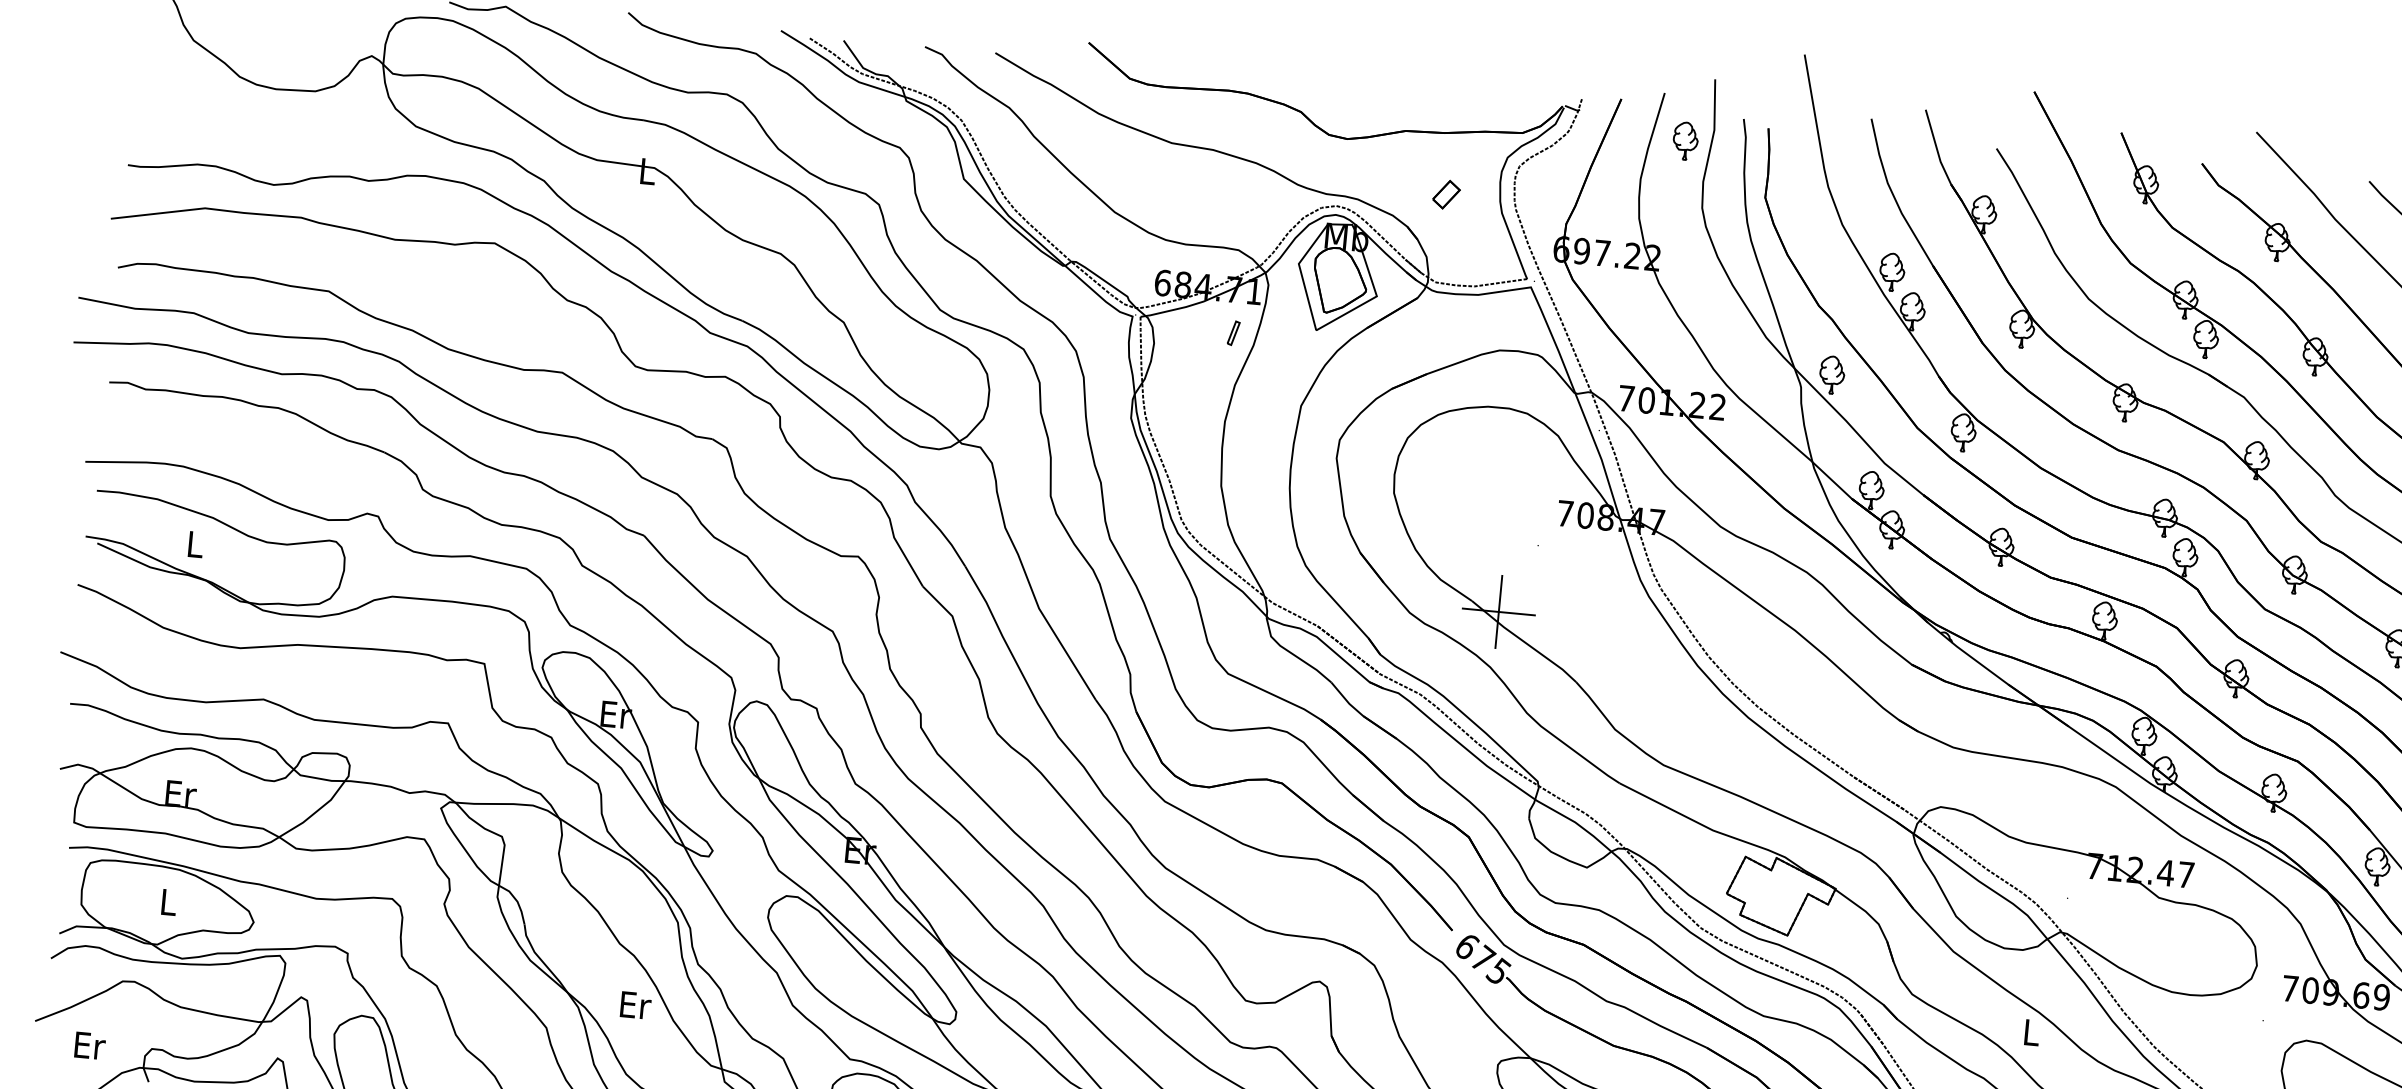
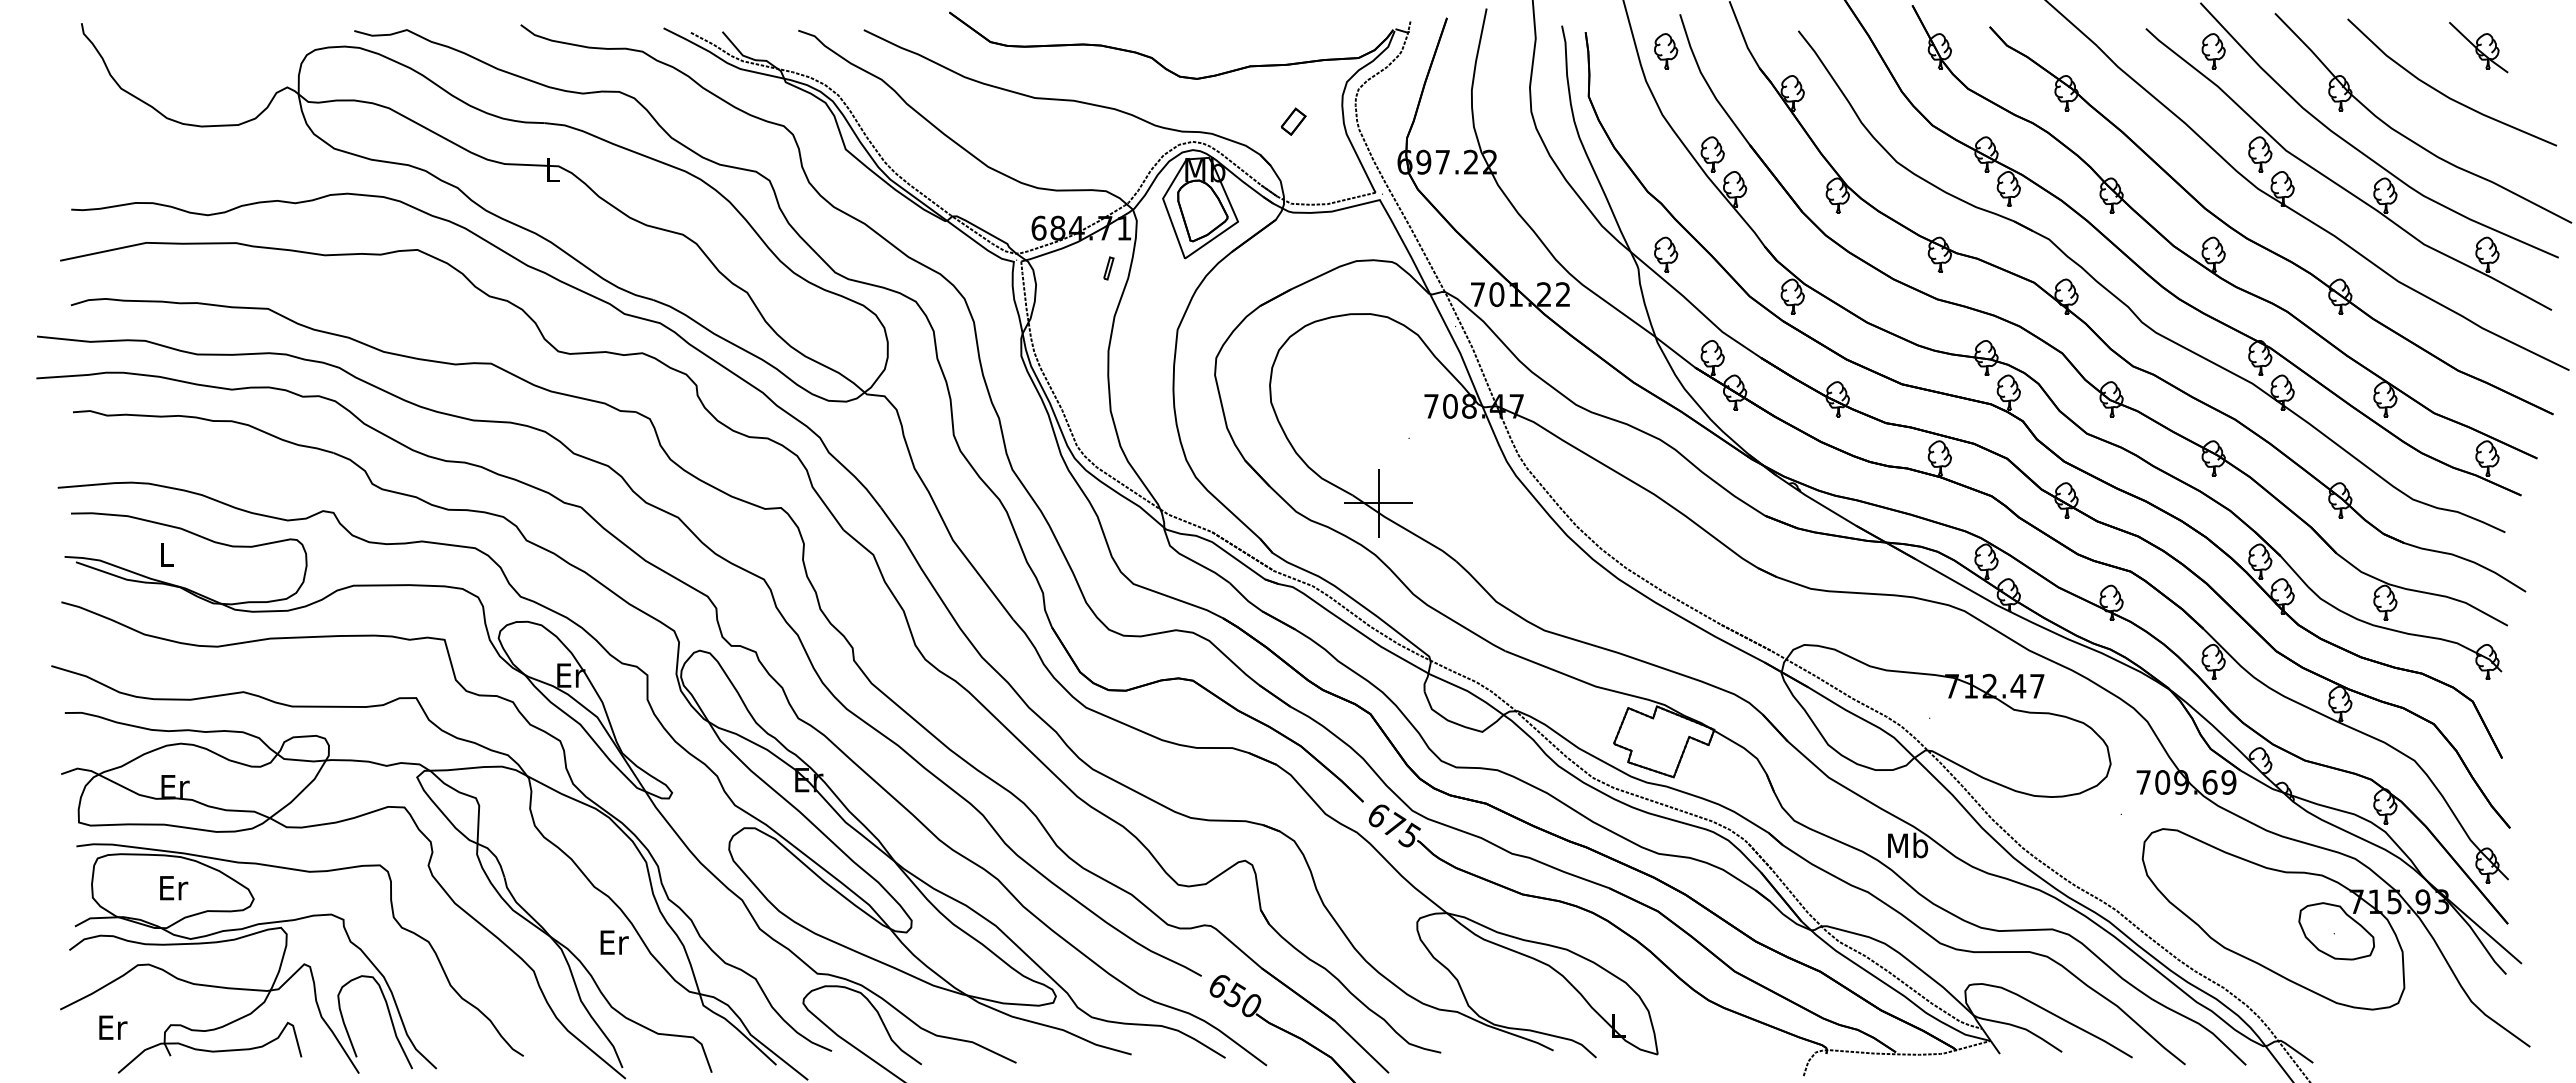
part: (1686, 141) -> (1666, 51), moved
text: (169, 902) -> (174, 888), L -> Er
text: (2032, 1032) -> (1908, 845), L -> Mb

